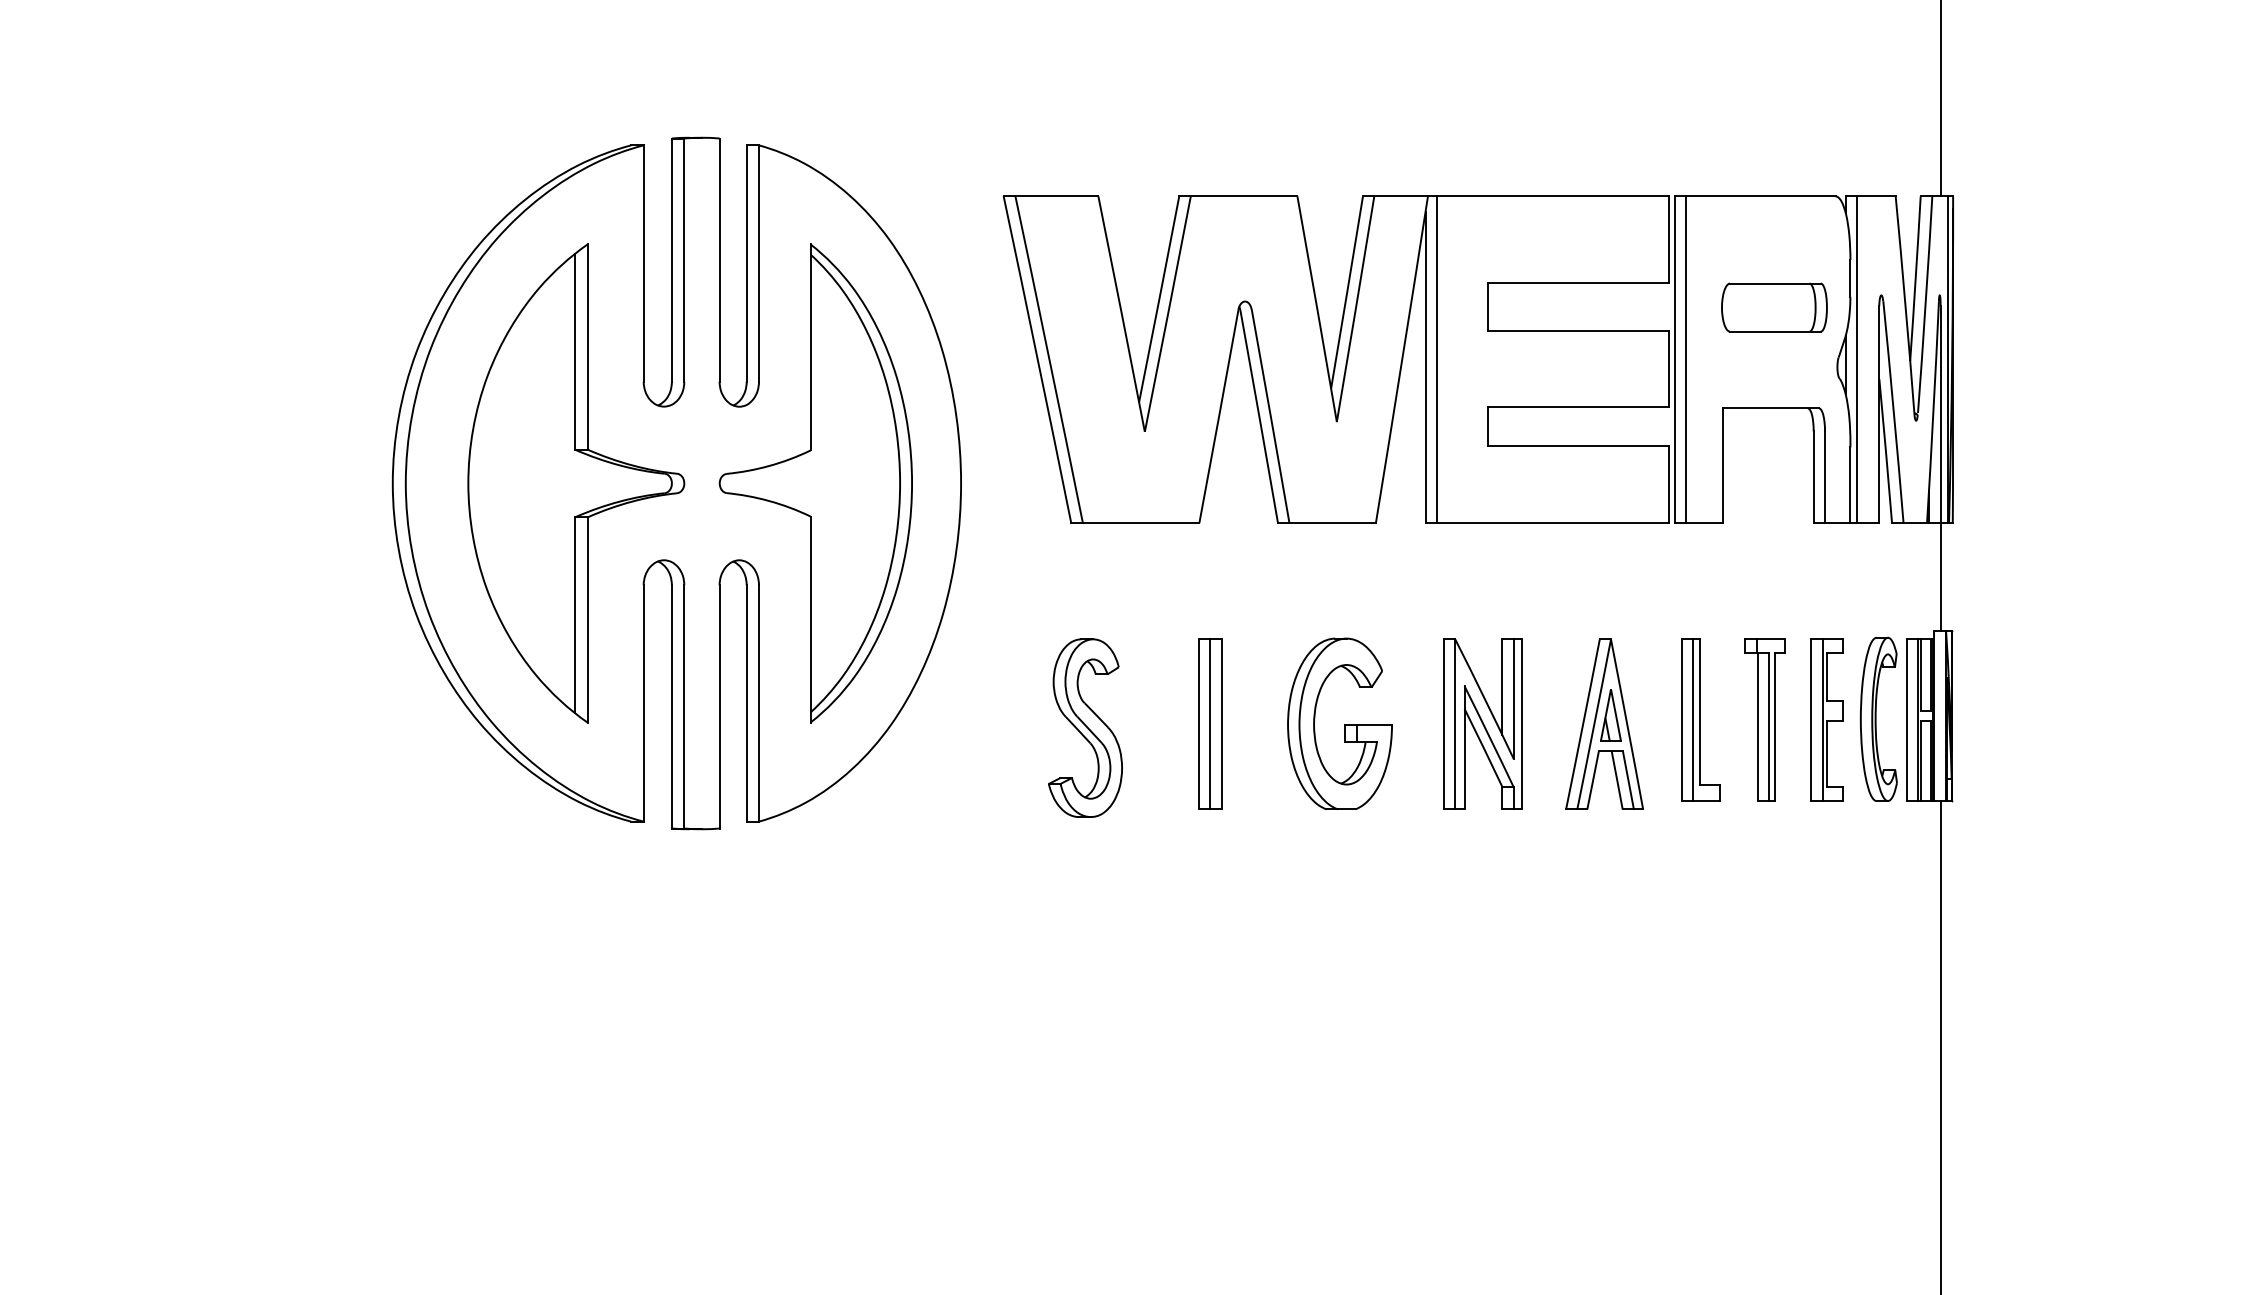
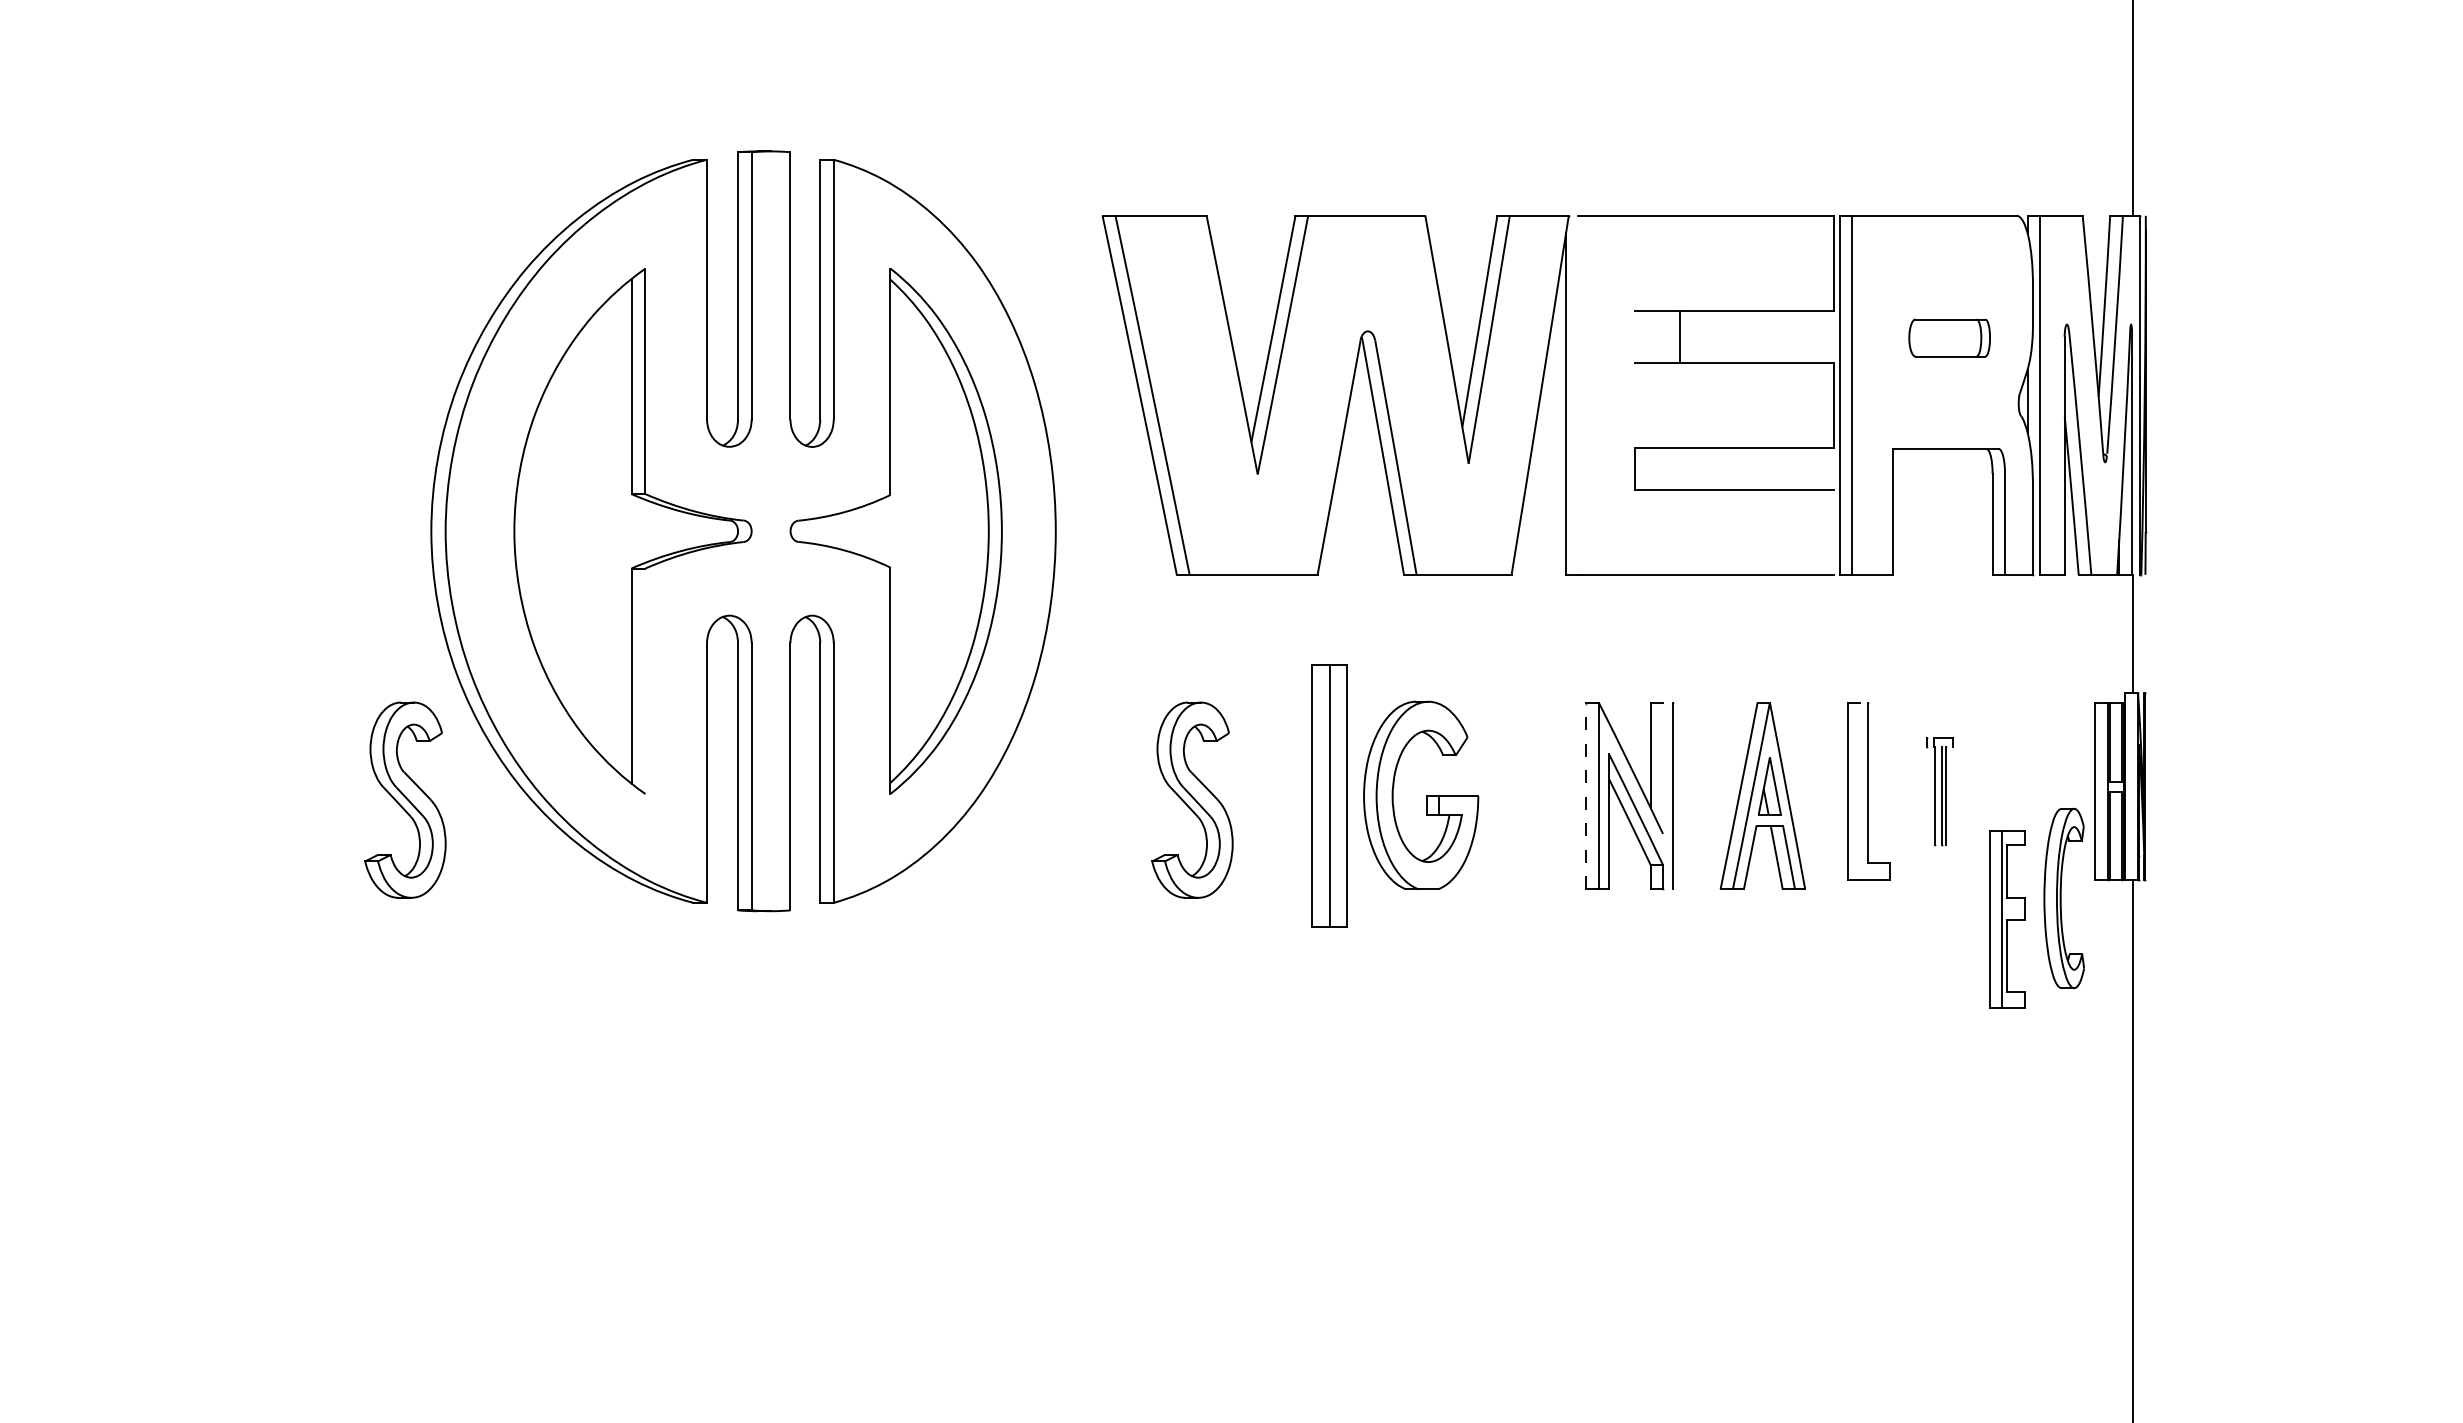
line: (1487, 306) -> (1679, 336), moved
part: (1774, 307) -> (1949, 337), size x0.7
line: (1436, 358) -> (1578, 394), removed
line: (1669, 484) -> (1834, 532), removed
line: (587, 620) -> (645, 681), removed
line: (1514, 698) -> (1663, 767), removed
part: (1878, 719) -> (2063, 898), moved
line: (1693, 720) -> (1860, 791), removed
part: (1765, 720) -> (1939, 791), size x0.6
part: (1827, 720) -> (2007, 919), moved
part: (1210, 723) -> (1329, 795), size x1.4
part: (1340, 723) -> (1421, 794), moved
line: (1444, 723) -> (1586, 795), solid -> dashed
part: (369, 727) -> (405, 799), added

